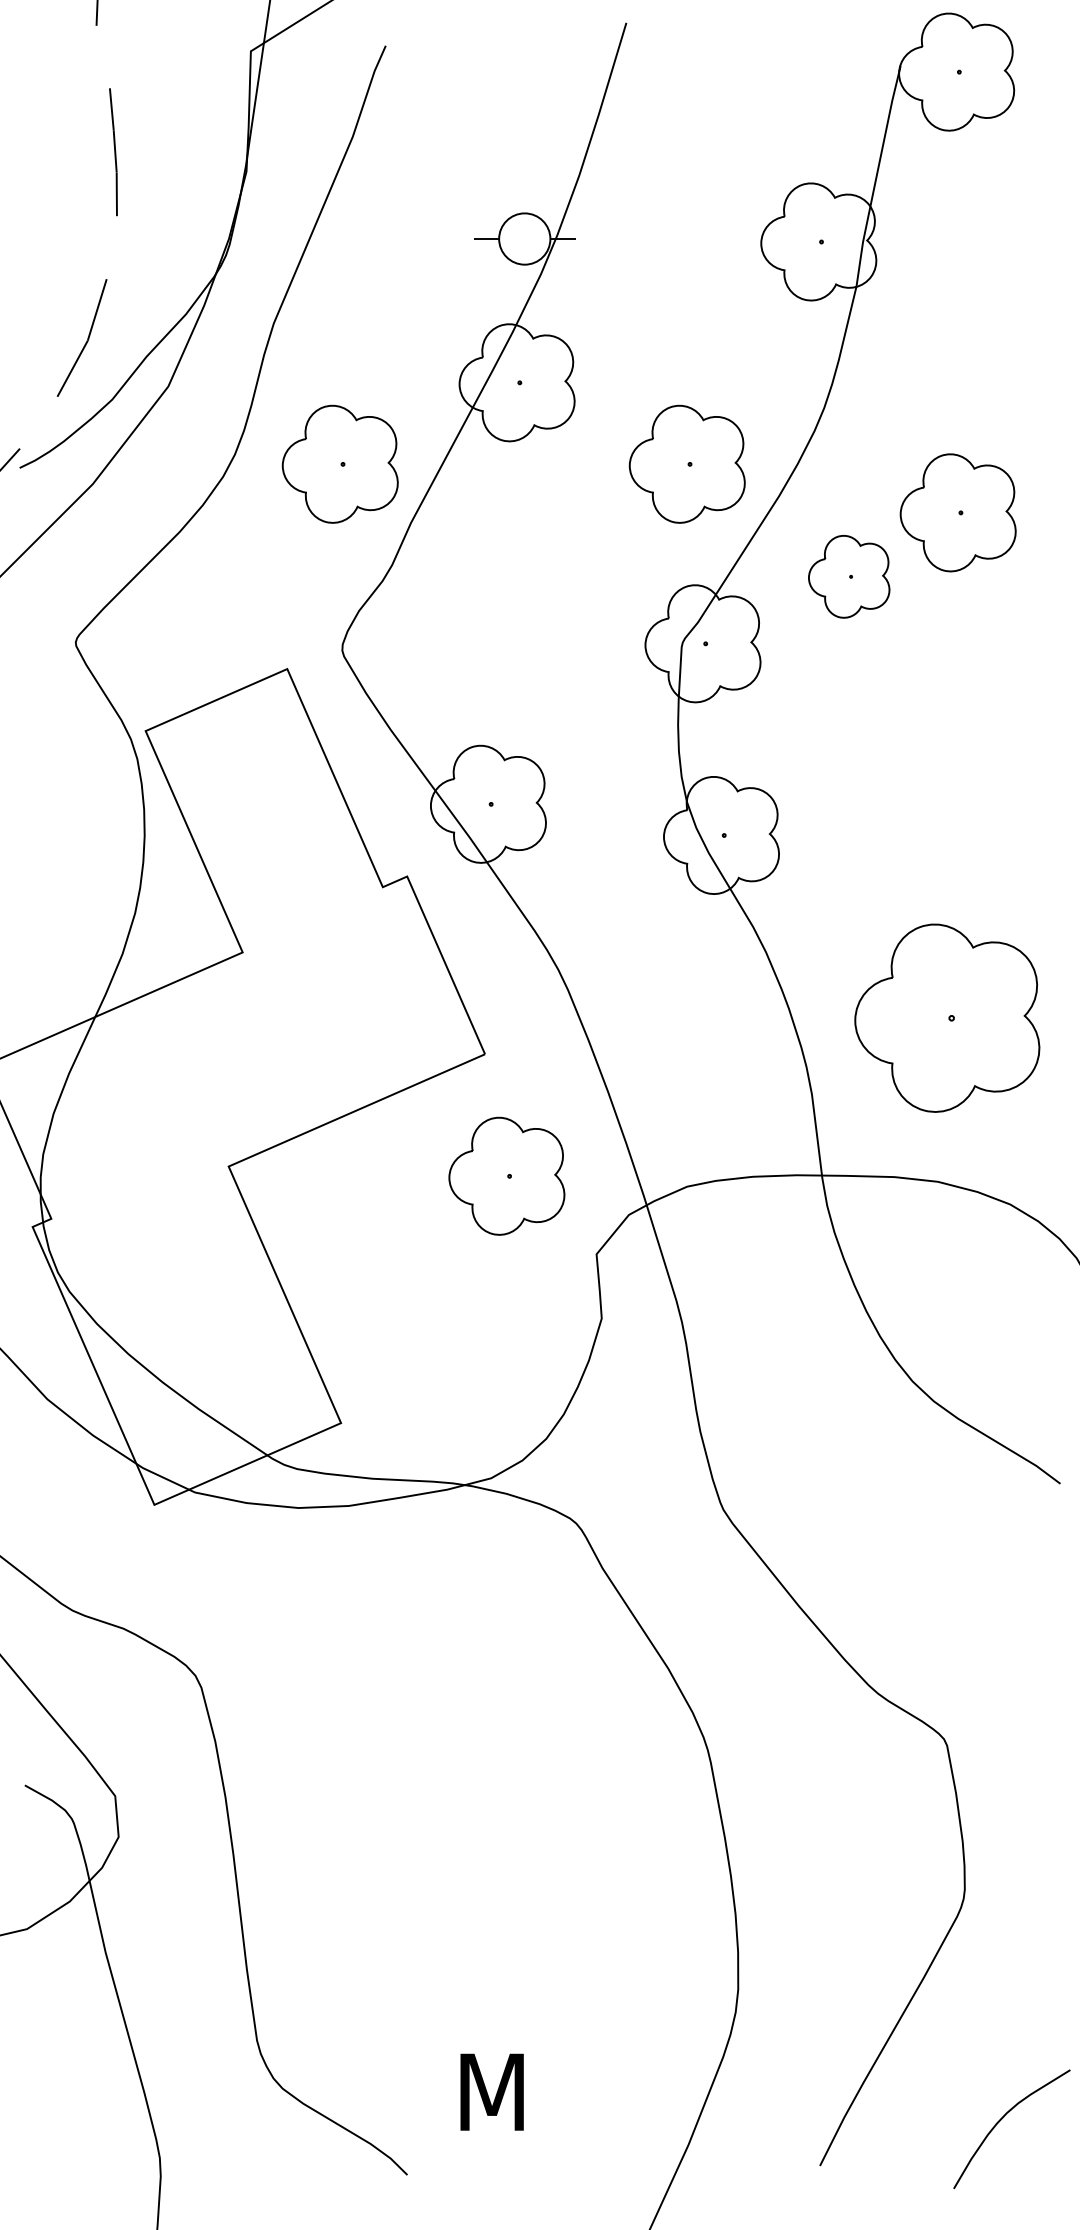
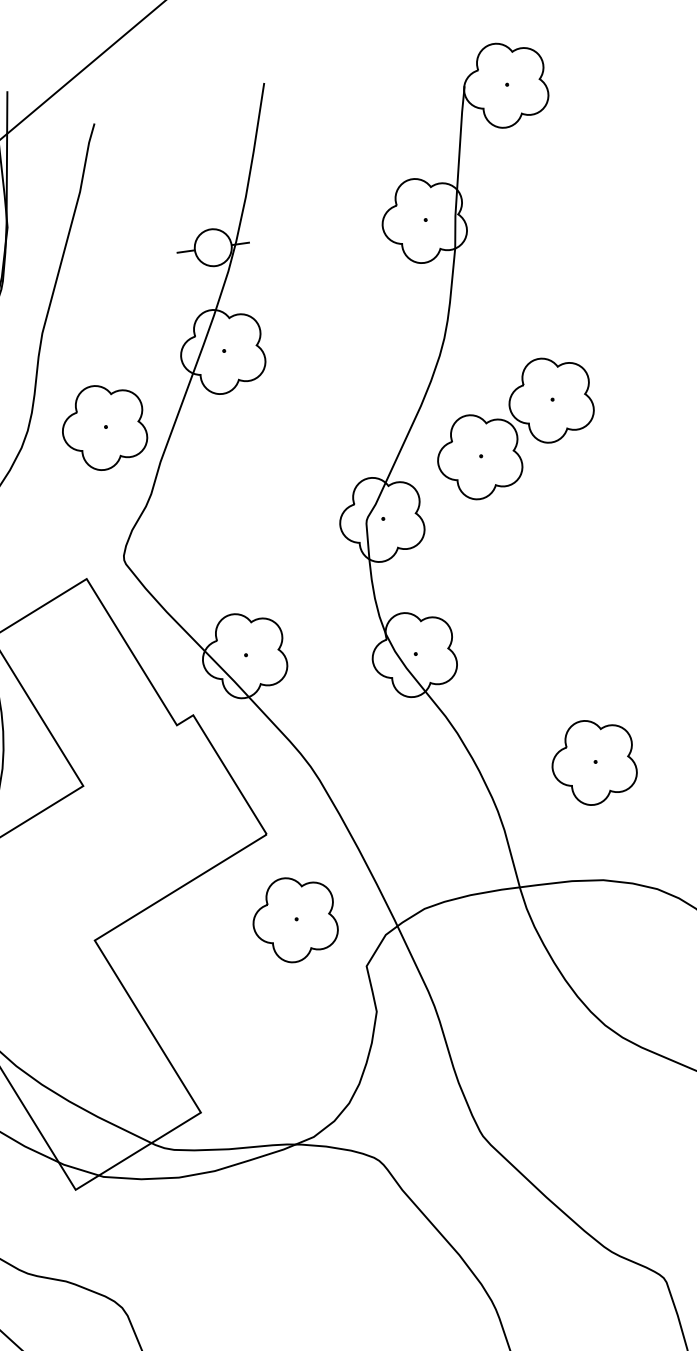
part: (686, 463) -> (351, 391), removed
part: (848, 576) -> (478, 456), size x1.43
part: (947, 1017) -> (593, 761), size x0.62

